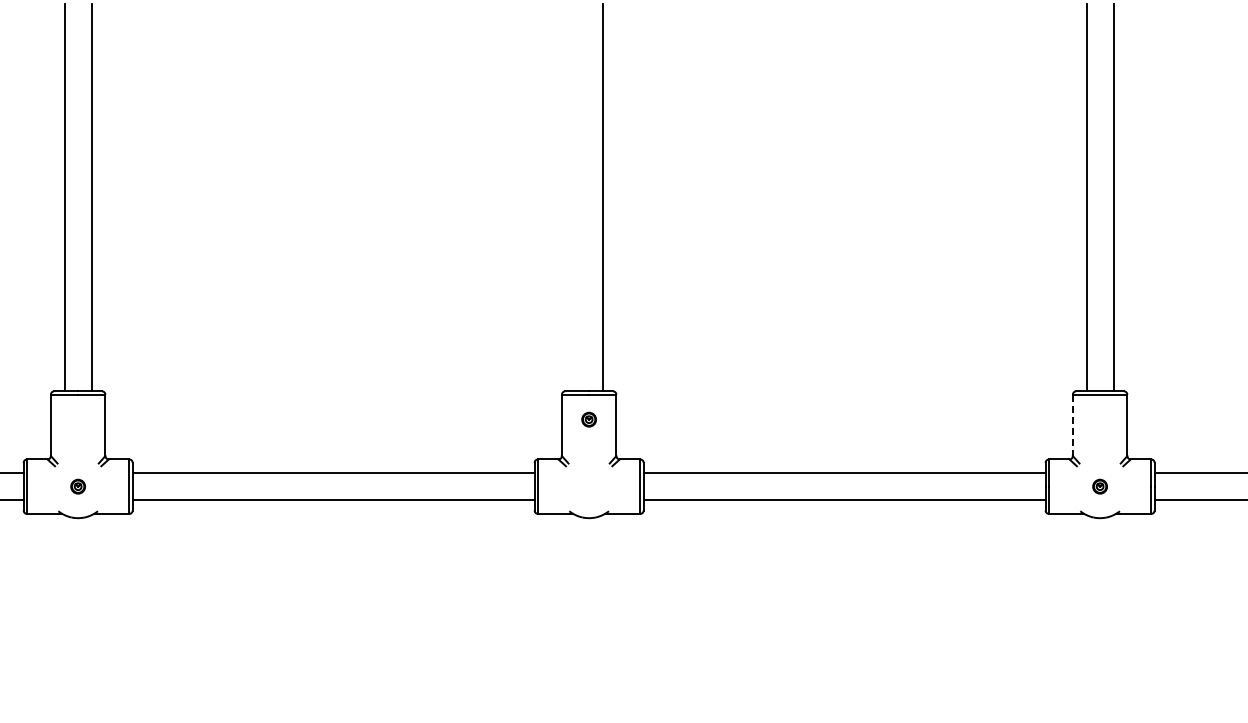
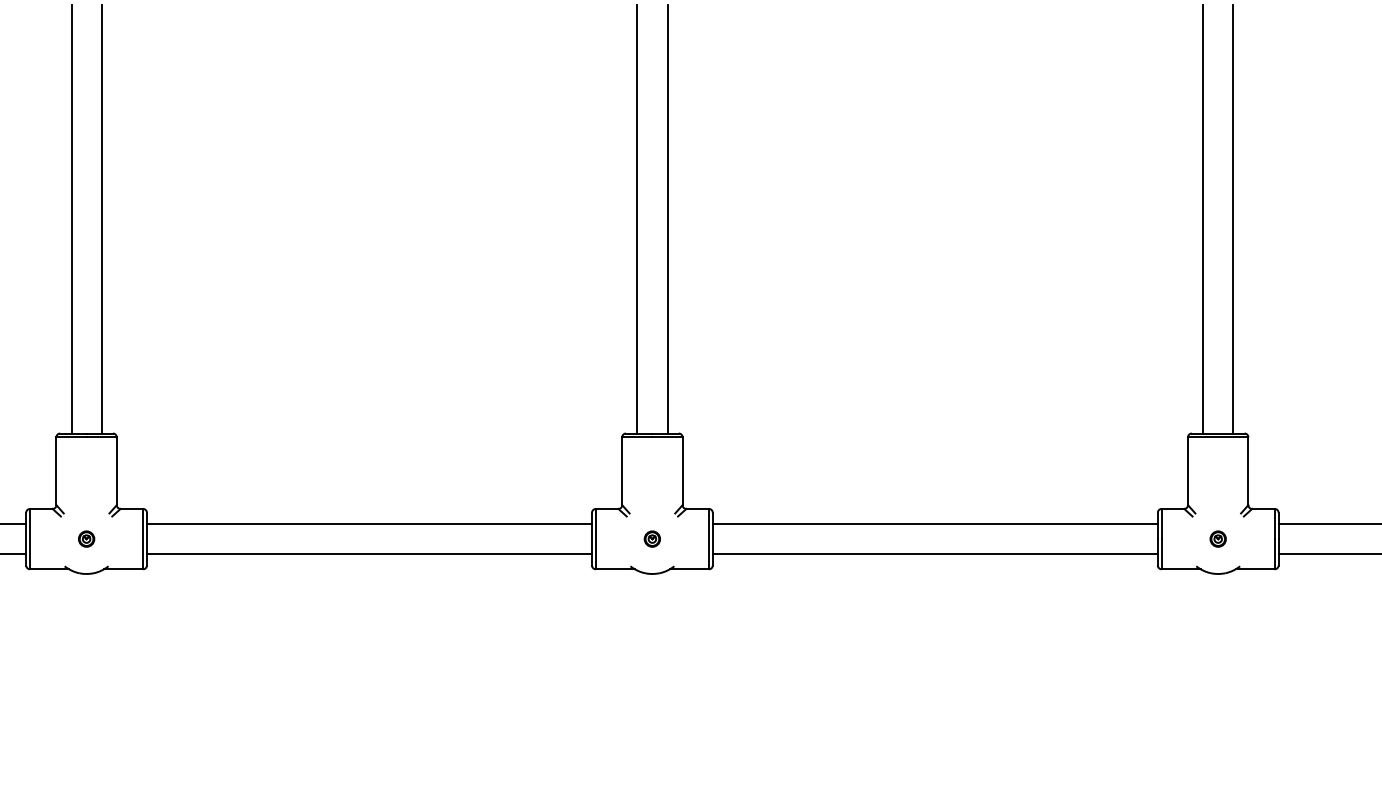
line: (575, 197) -> (637, 218), added
part: (588, 419) -> (651, 538), moved
line: (1072, 425) -> (1187, 471), dashed -> solid

